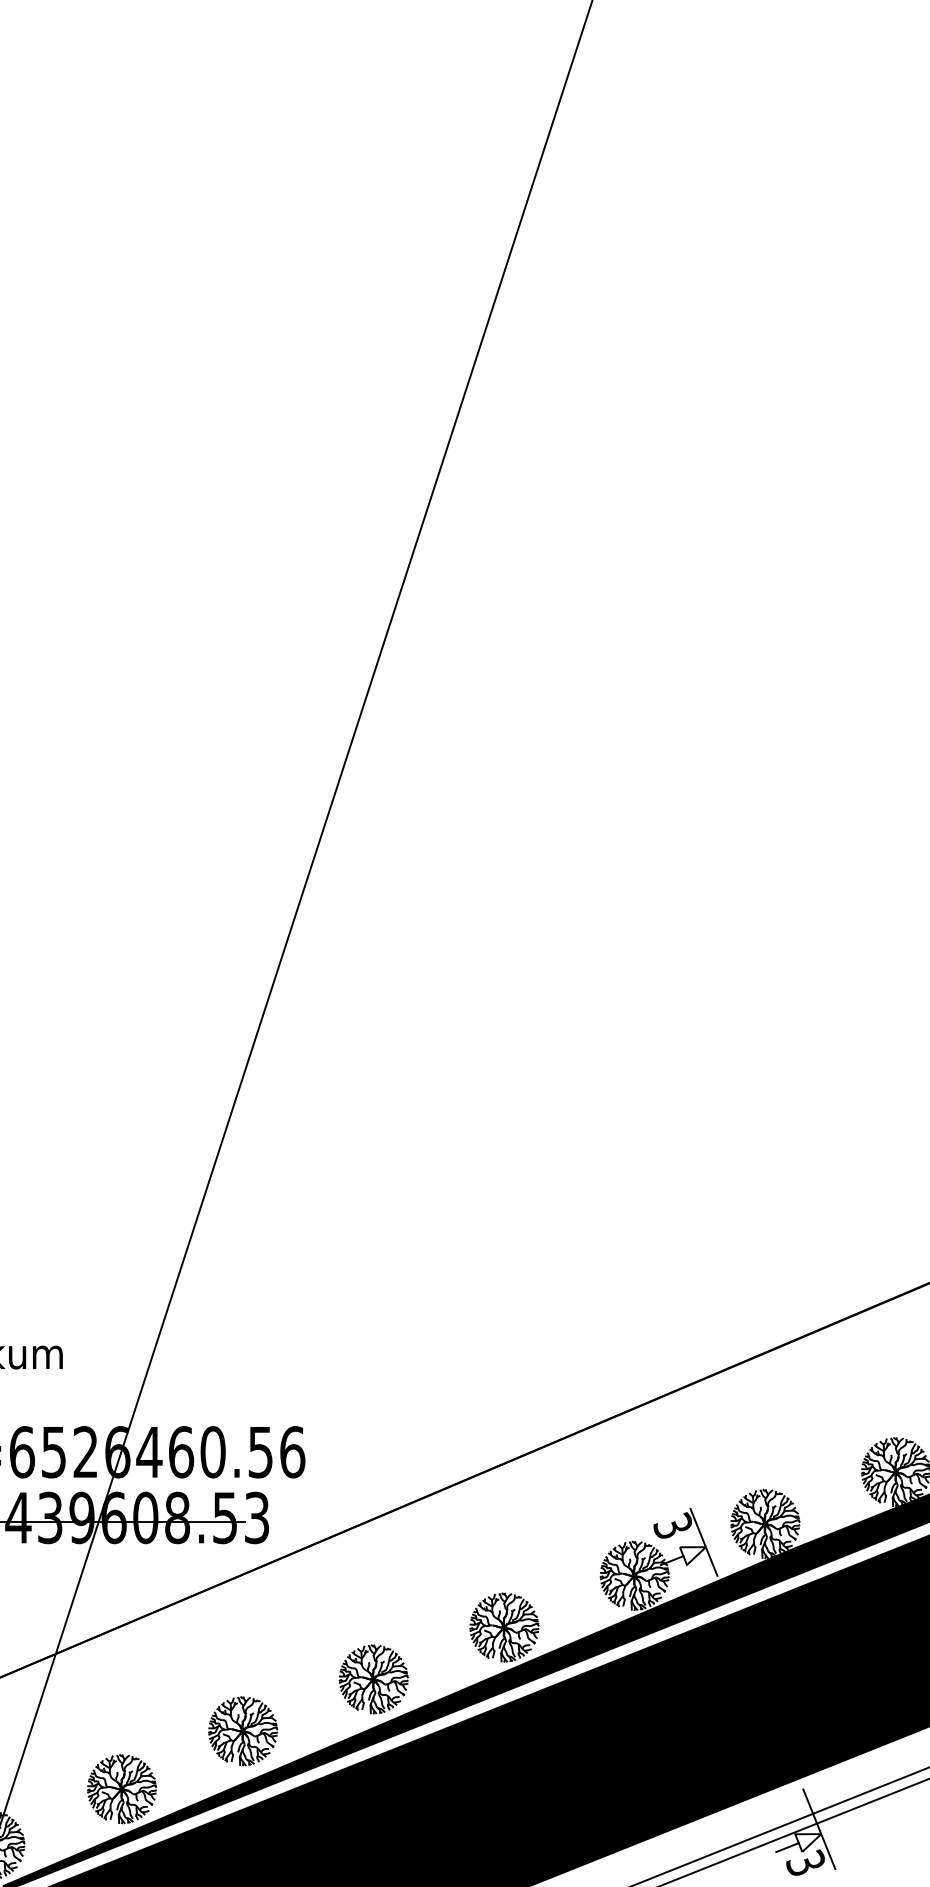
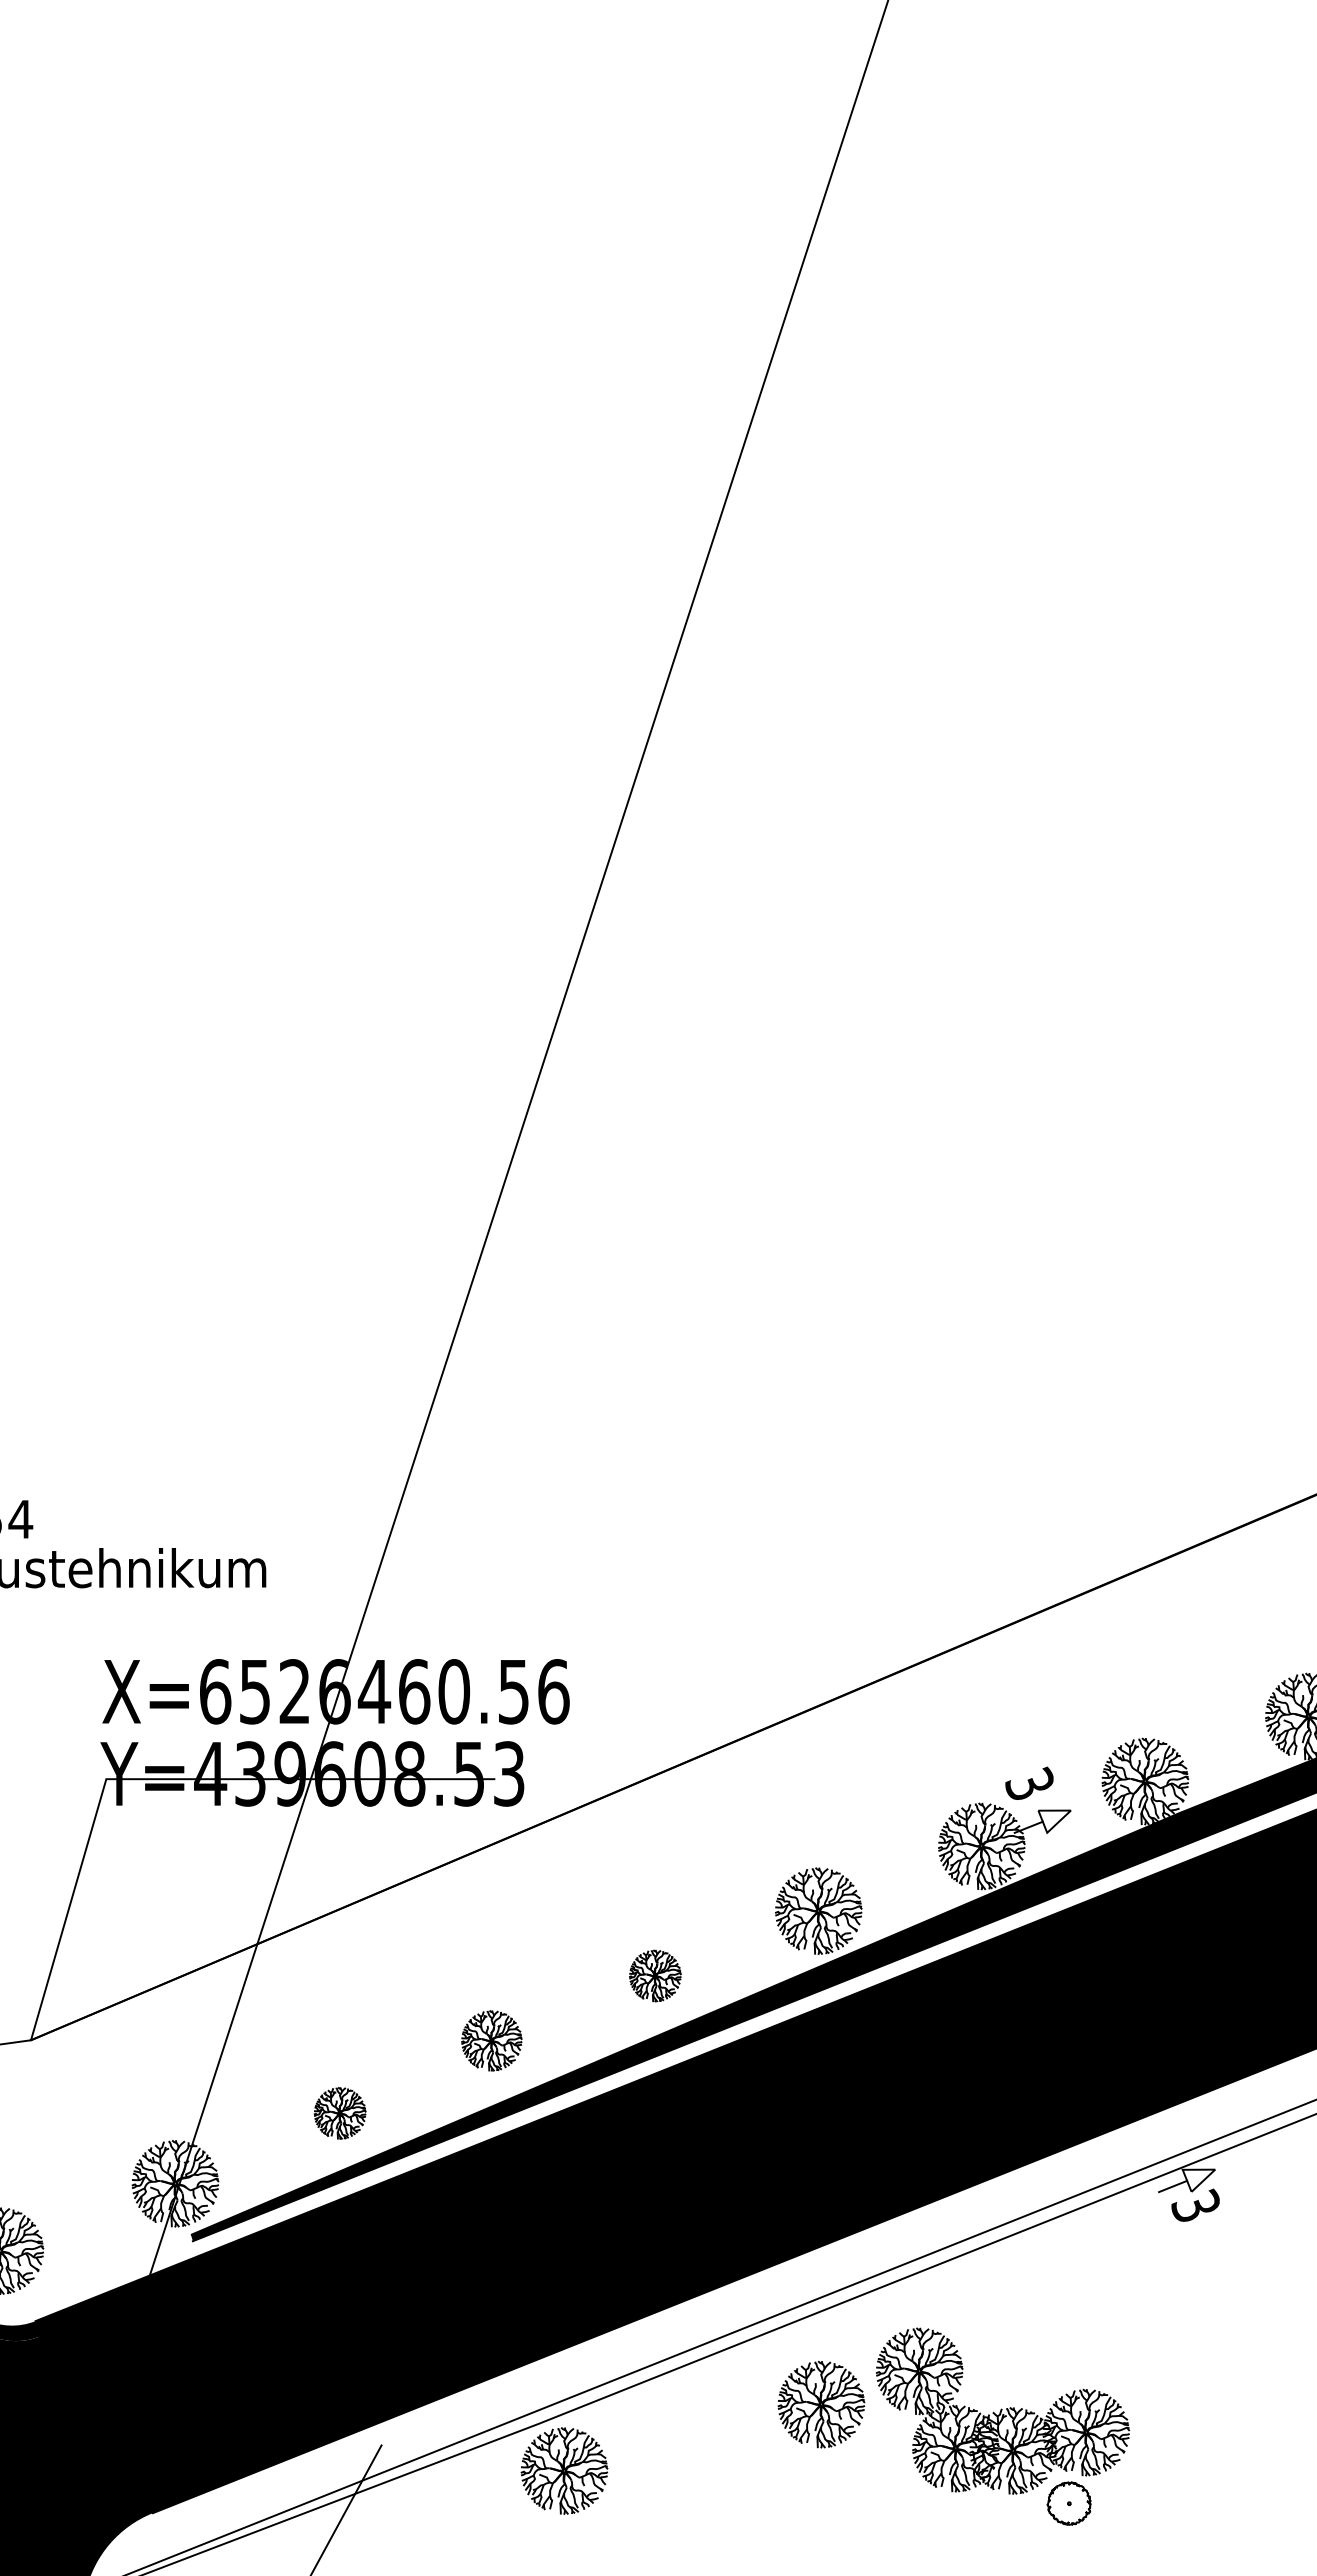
line: (703, 1542) -> (1068, 1804), removed
part: (373, 1678) -> (655, 1975), size x0.6
part: (242, 1730) -> (491, 2040), size x0.7
part: (121, 1789) -> (339, 2113), size x0.6
line: (819, 1829) -> (1212, 2163), removed

